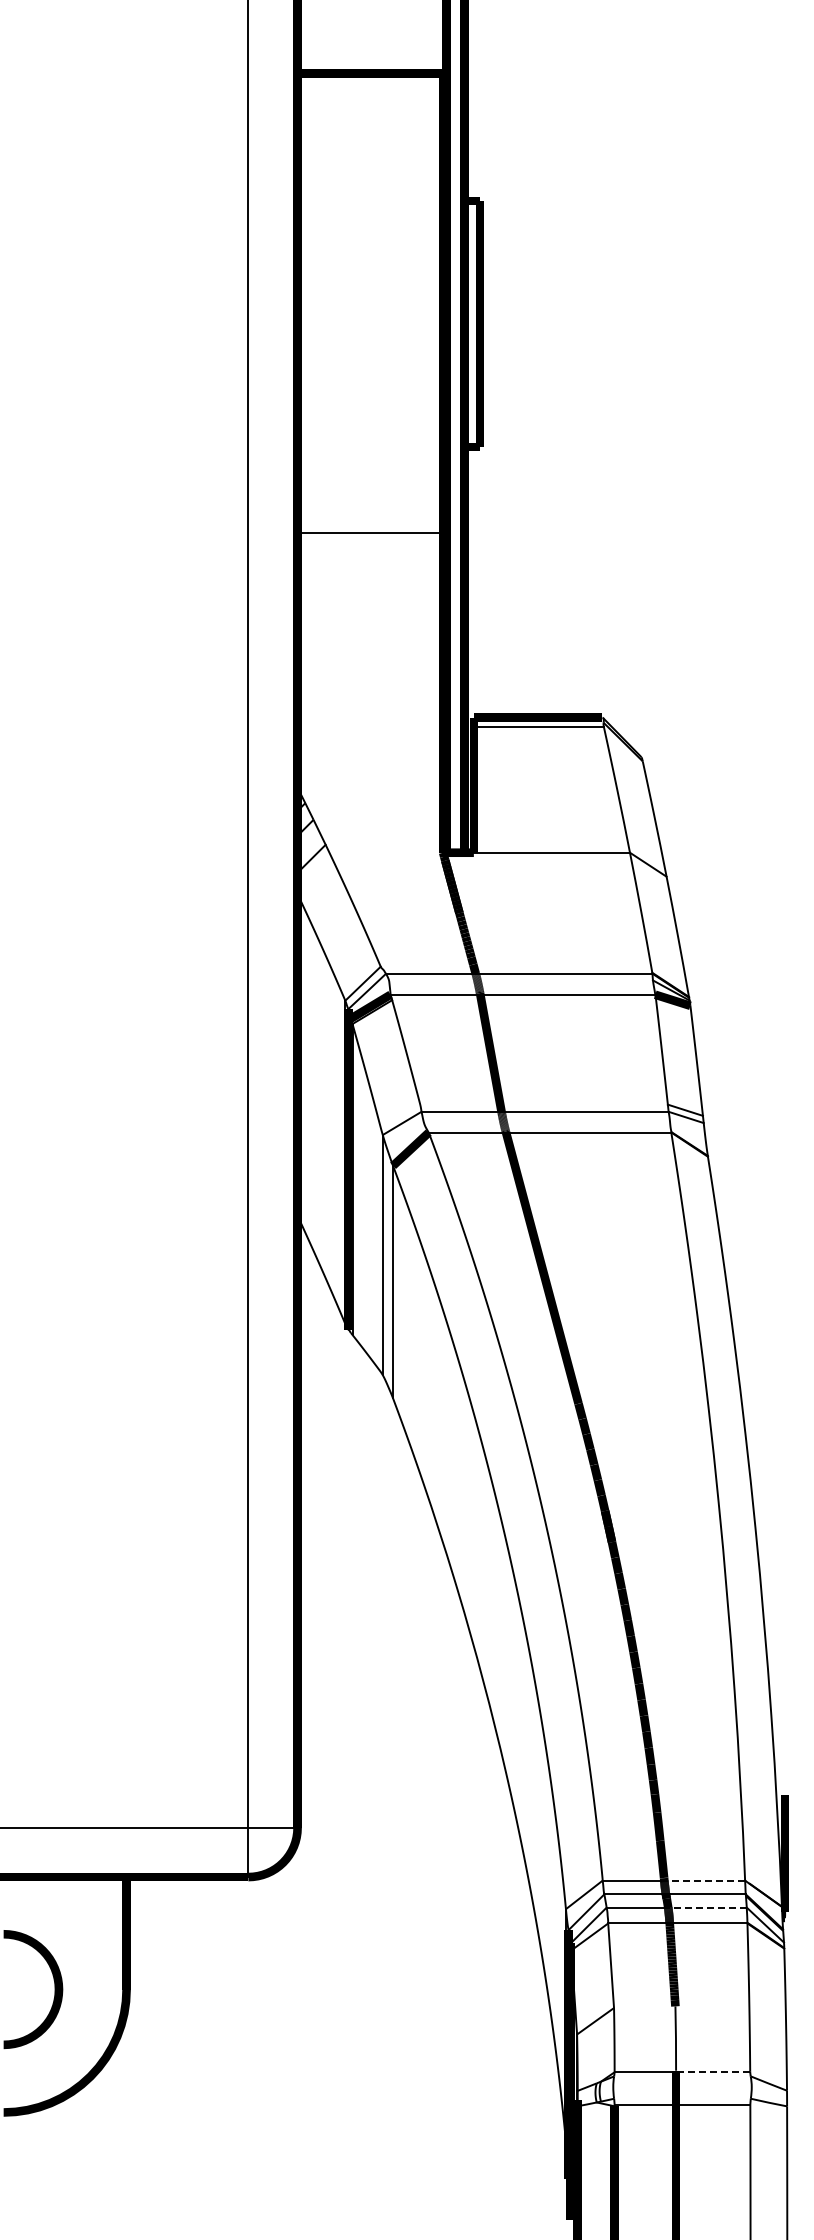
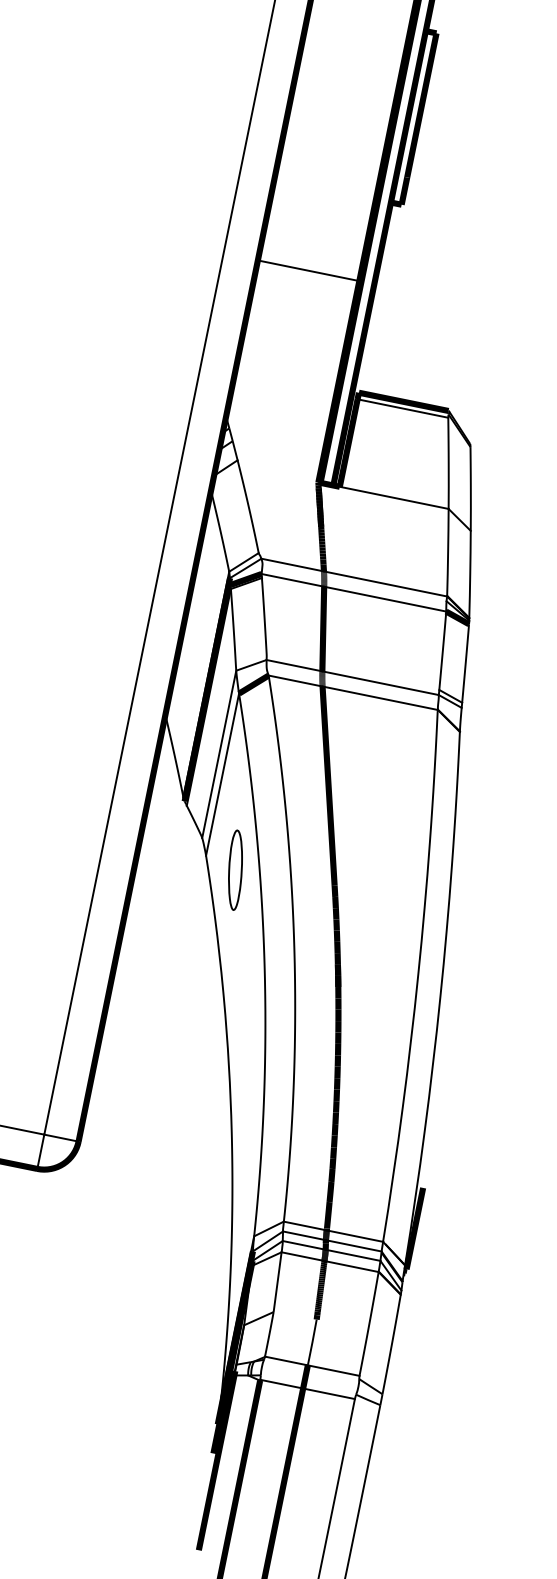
line: (370, 532) -> (308, 270), moved
part: (437, 1410) -> (235, 870), added
line: (704, 1880) -> (354, 1236), dashed -> solid
line: (706, 1907) -> (352, 1255), dashed -> solid
line: (712, 2071) -> (333, 1370), dashed -> solid

